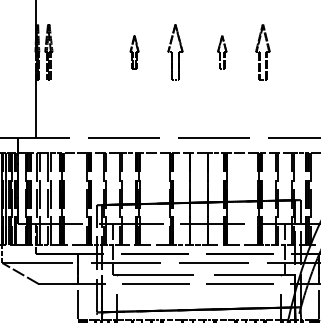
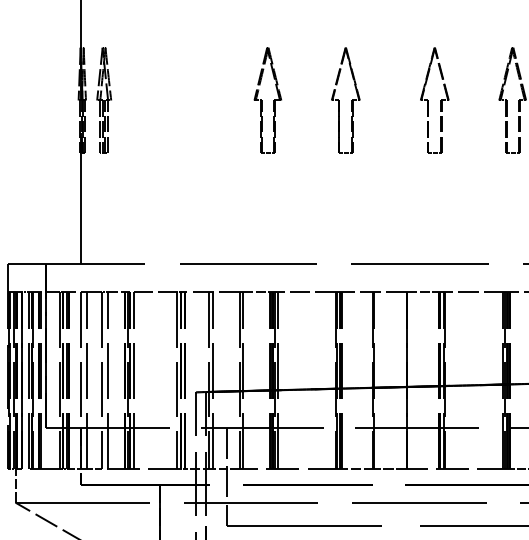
part: (134, 52) -> (267, 100), size x1.67
part: (222, 52) -> (435, 100), size x1.67

